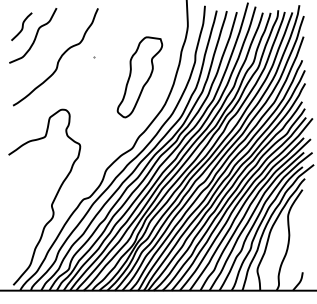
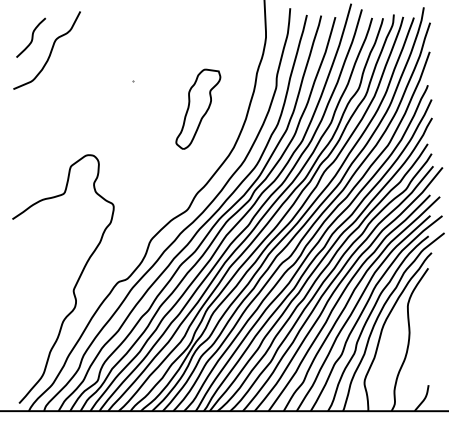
curve: (59, 58) -> (84, 82), removed
part: (140, 76) -> (198, 108), size x0.7

